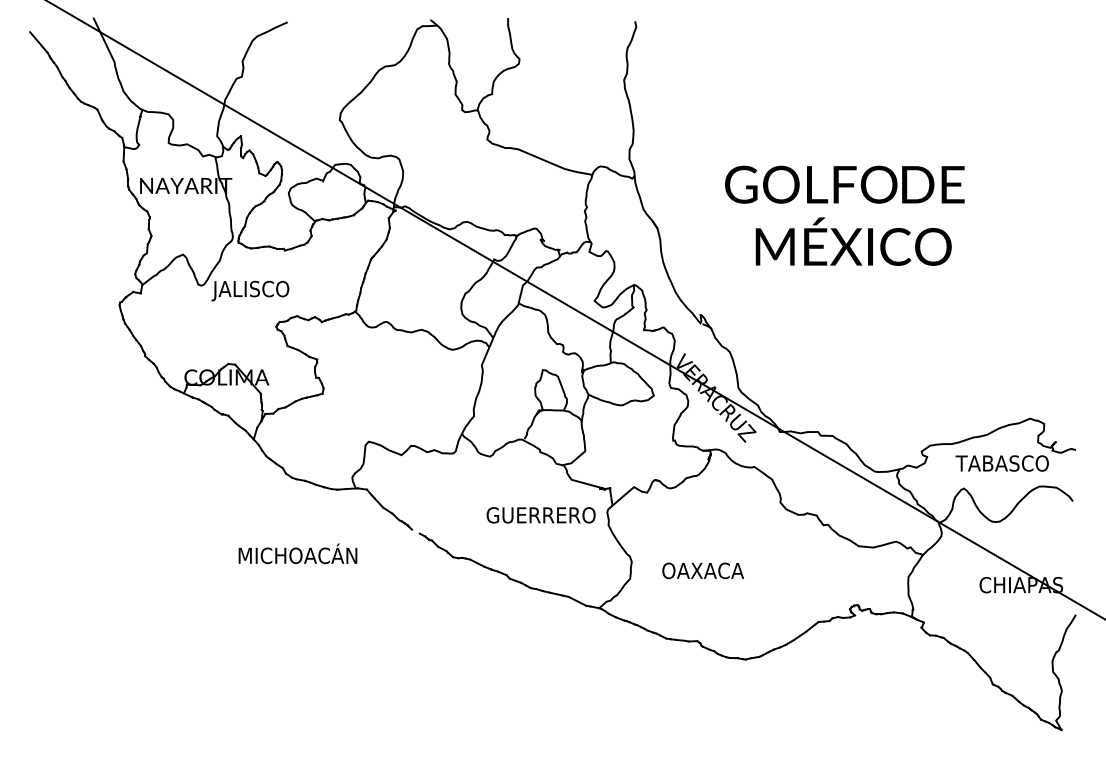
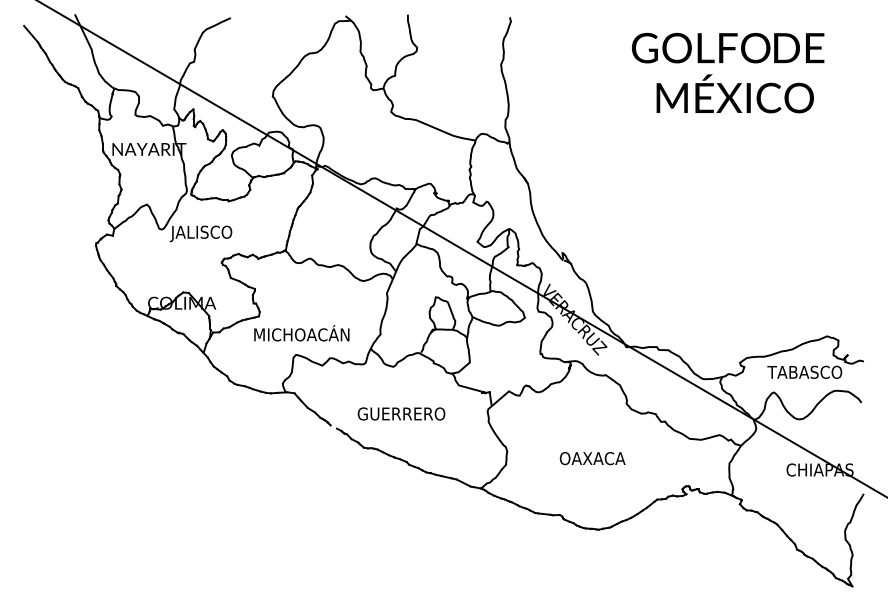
text: (844, 215) -> (727, 72), moved
text: (540, 515) -> (401, 414), moved
text: (297, 553) -> (301, 332), moved
text: (702, 570) -> (592, 458), moved

